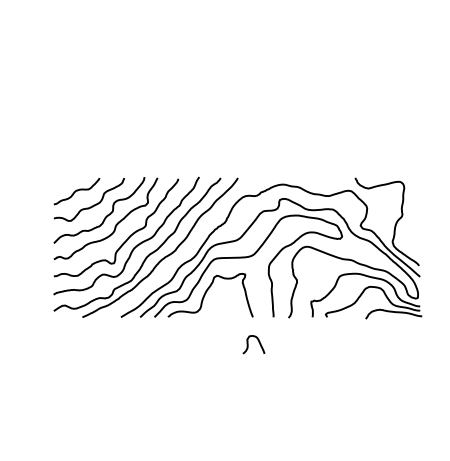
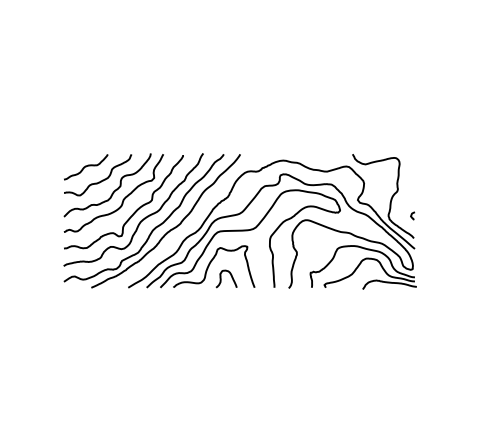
curve: (417, 241) -> (412, 215), added
curve: (257, 341) -> (230, 275), moved

